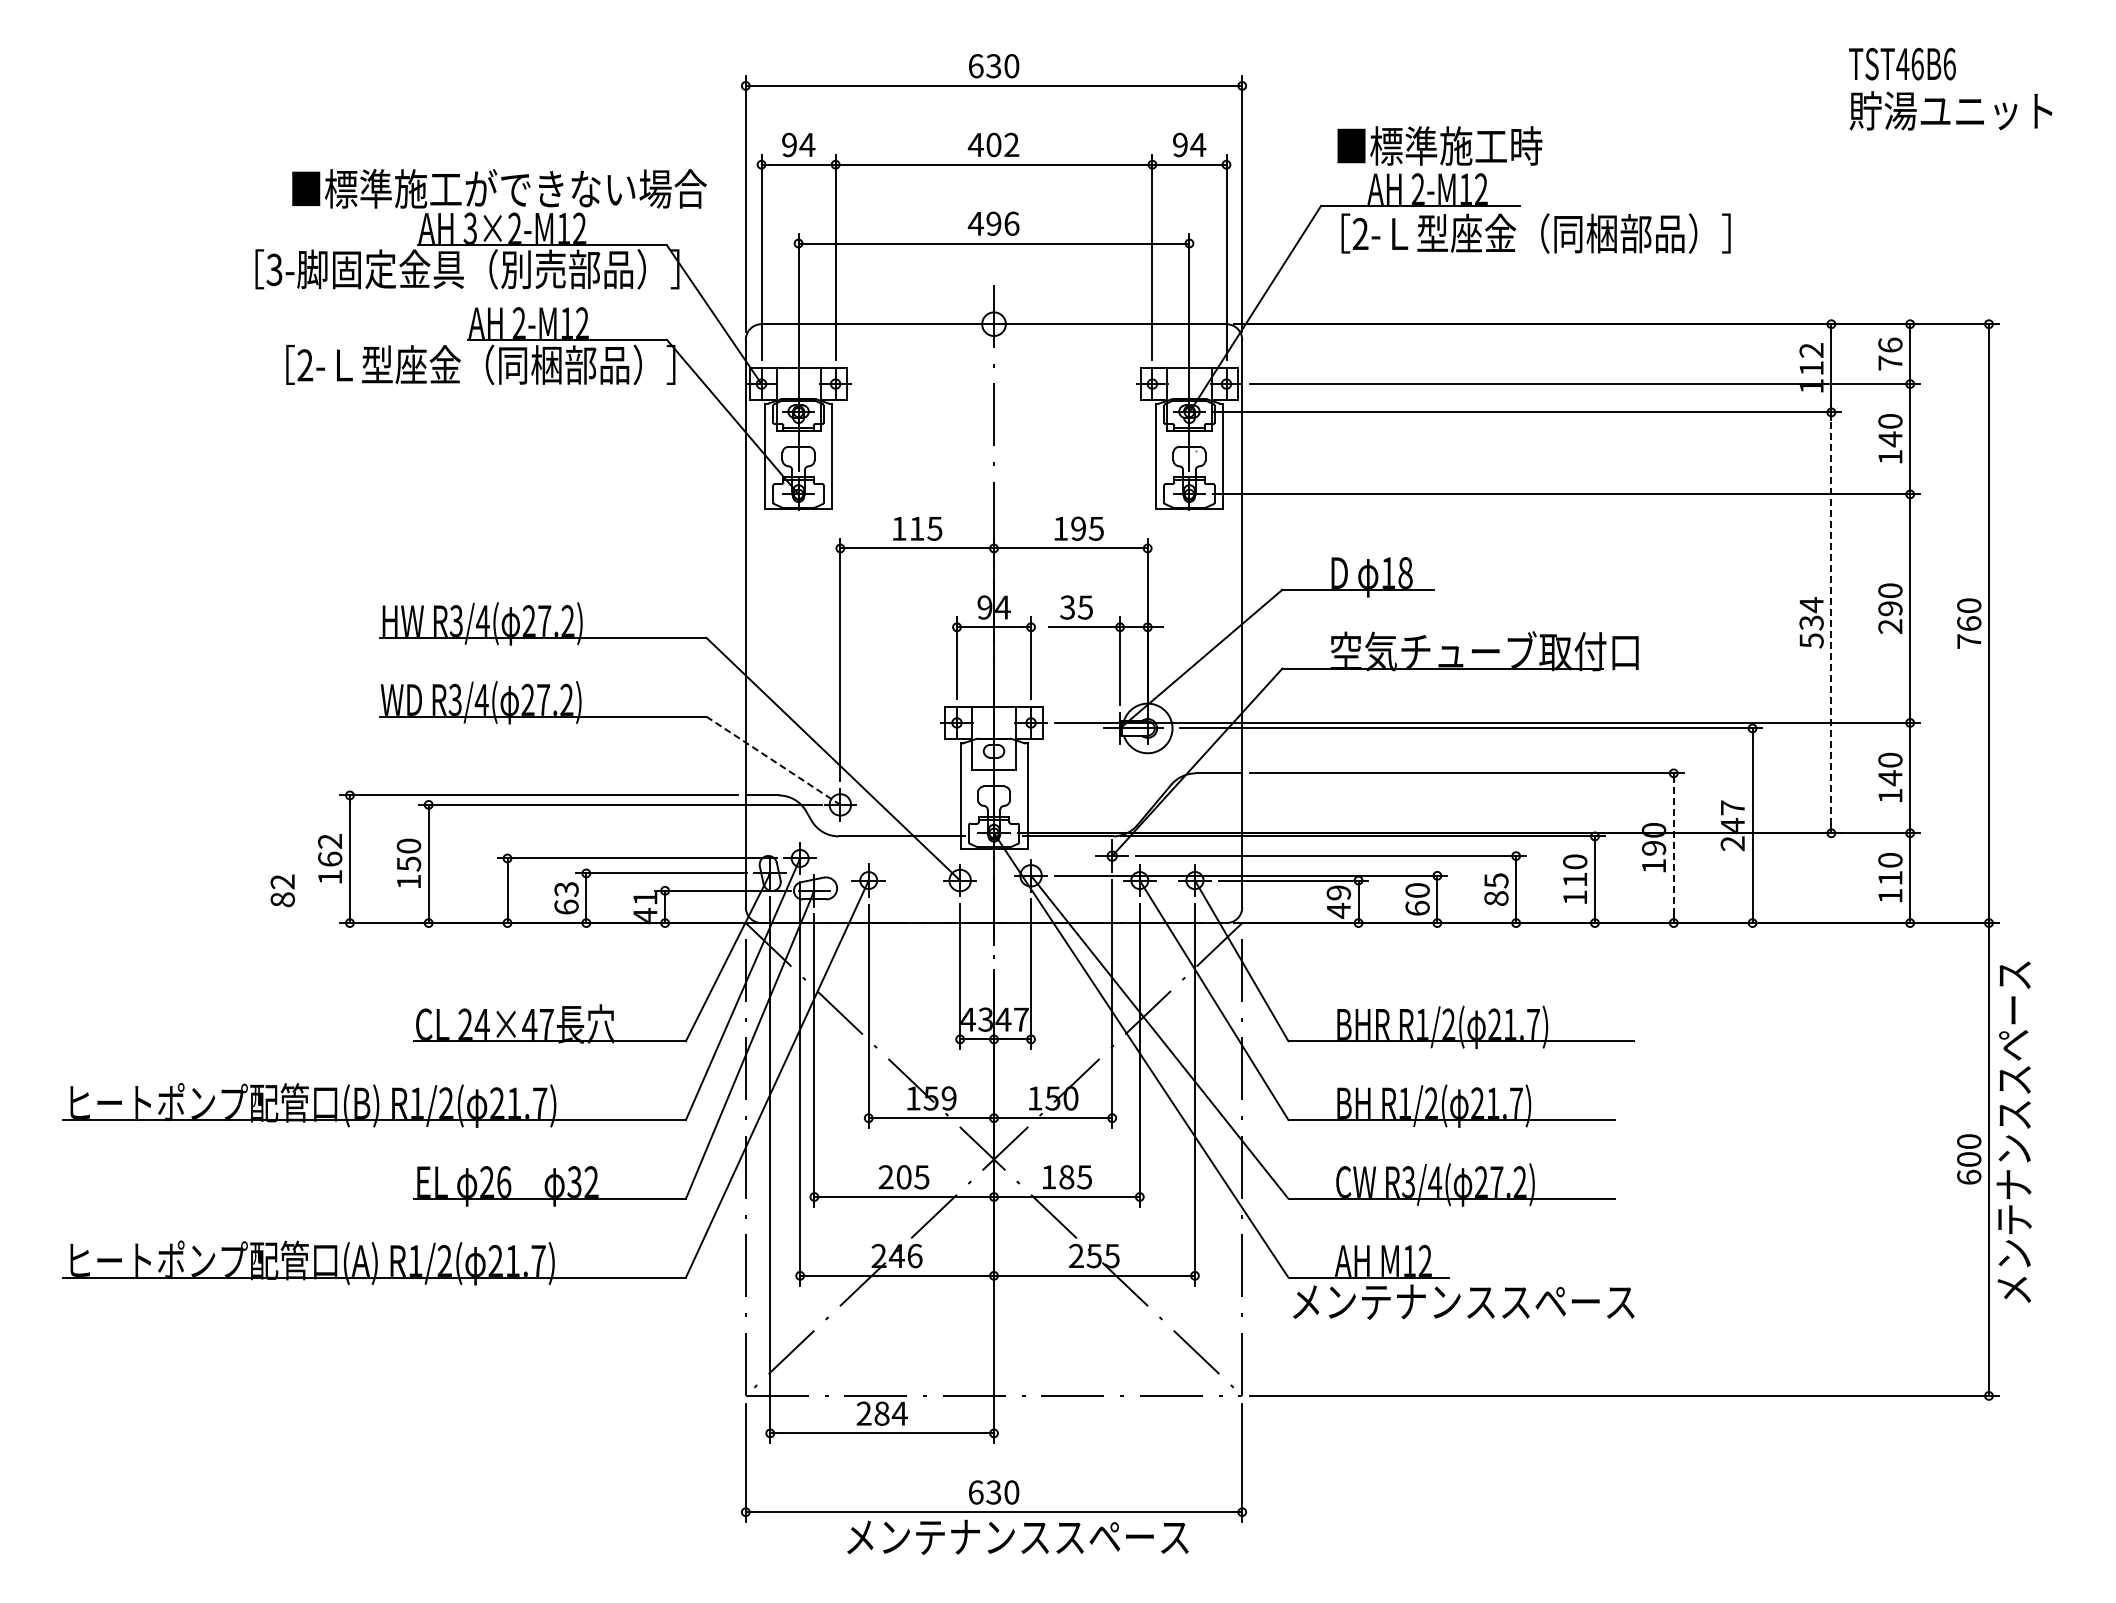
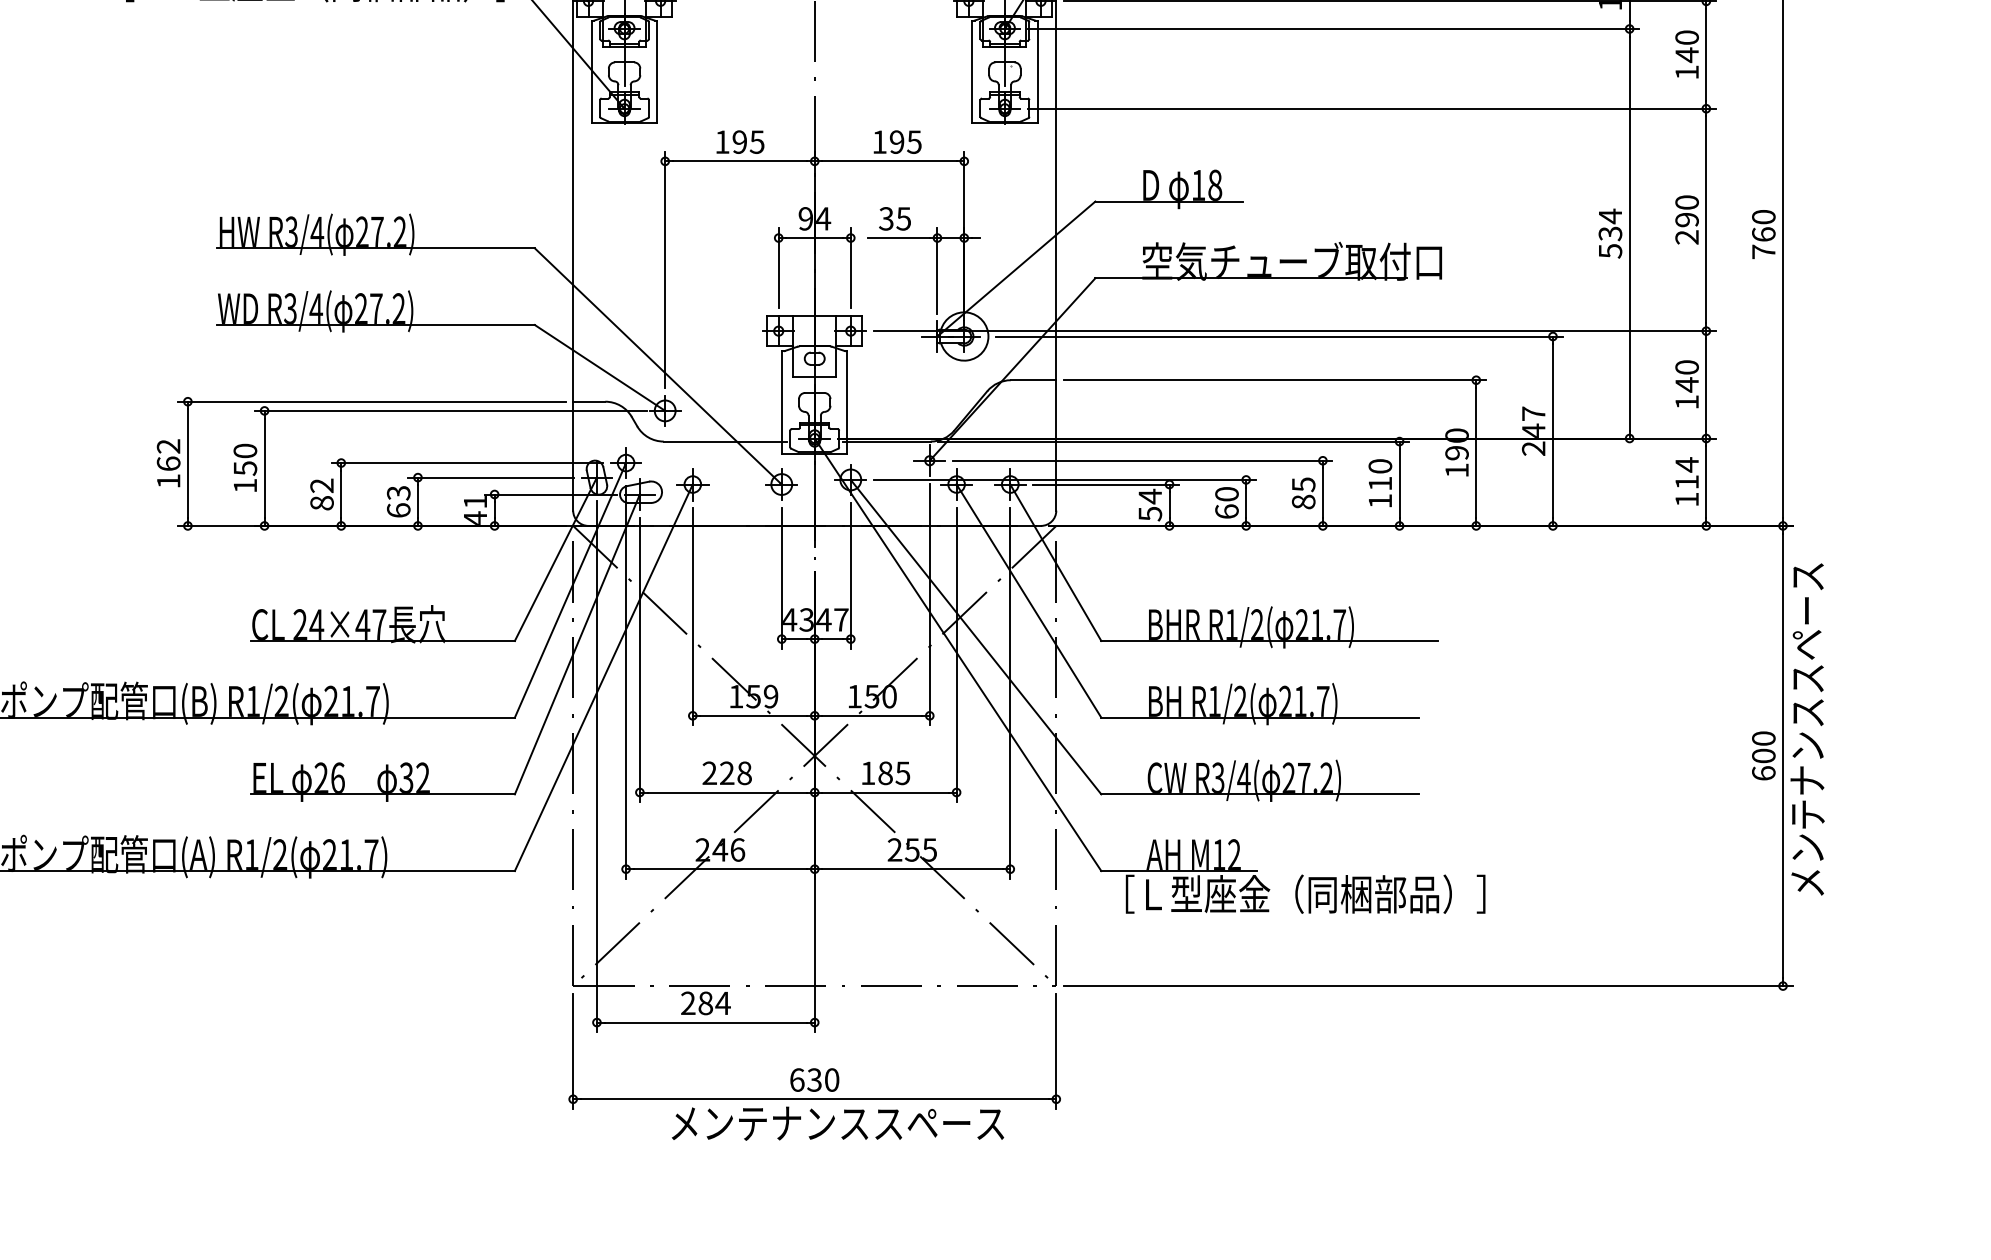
text: (916, 528) -> (739, 141), 115 -> 195
line: (1831, 622) -> (1629, 233), dashed -> solid
line: (773, 761) -> (600, 368), dashed -> solid
line: (1673, 848) -> (1476, 453), dashed -> solid
text: (1890, 860) -> (1687, 465), 110 -> 114
text: (282, 890) -> (321, 494), moved
text: (1338, 901) -> (1149, 504), 49 -> 54
text: (912, 1177) -> (735, 773), 205 -> 228
text: (1488, 1301) -> (1295, 894), メンテナンススペース -> ［Ｌ型座金（同梱部品）］

